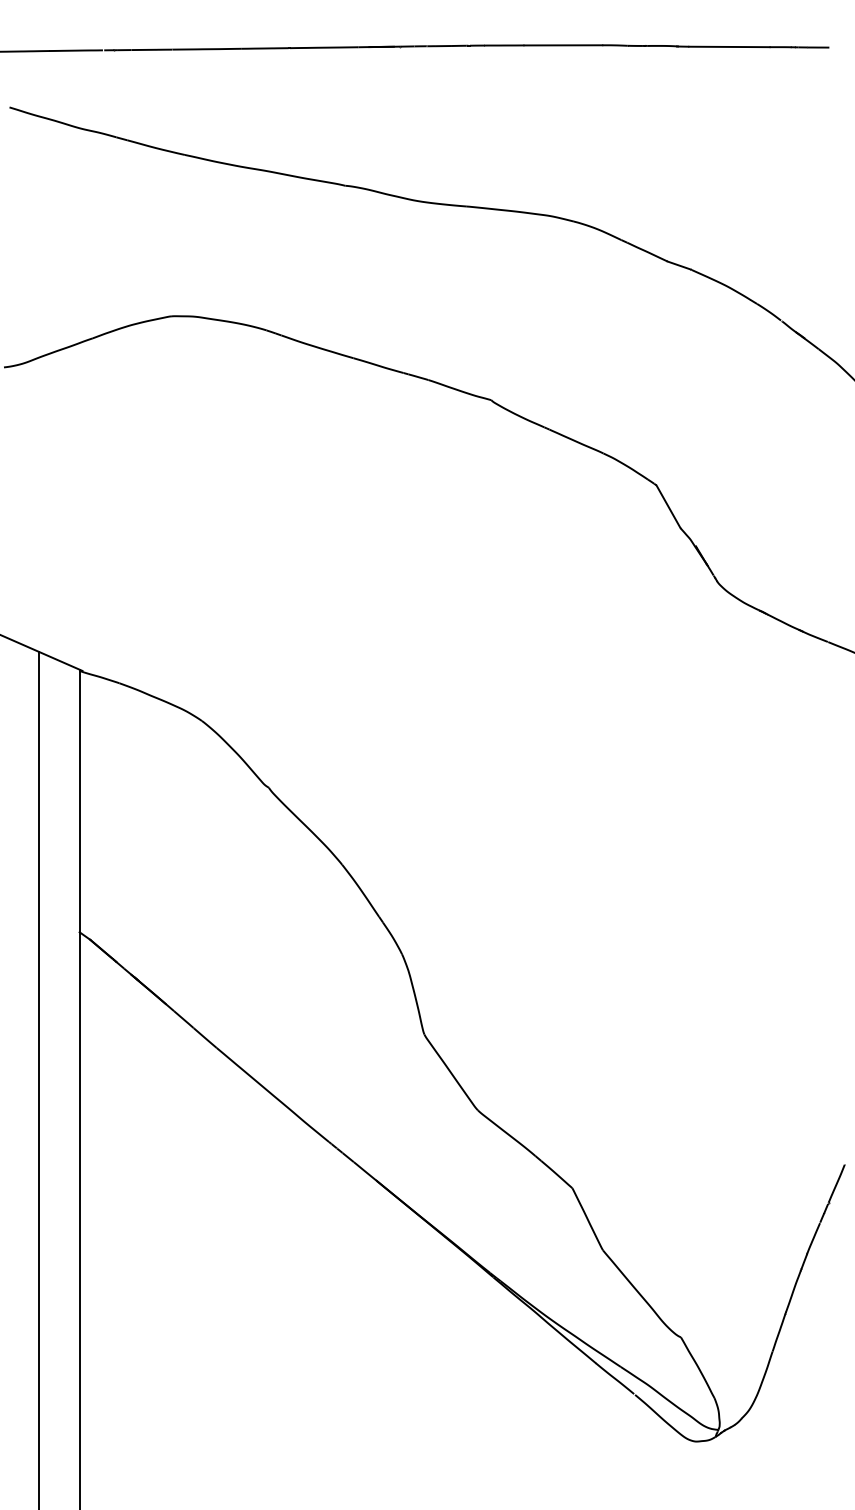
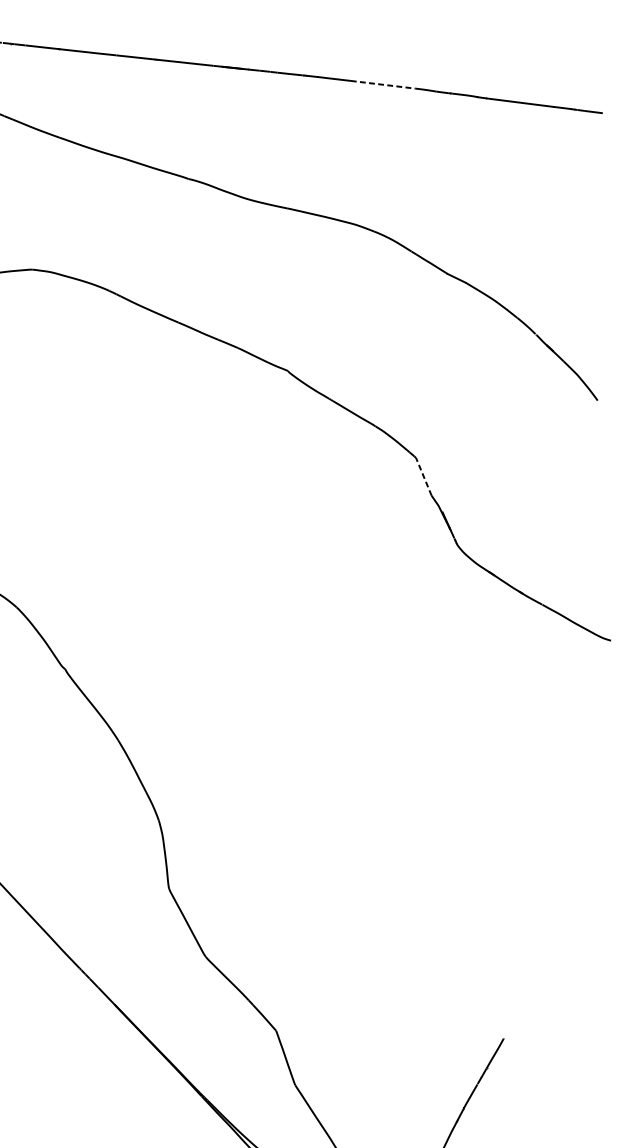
line: (563, 45) -> (383, 84), solid -> dashed
line: (668, 506) -> (423, 476), solid -> dashed

